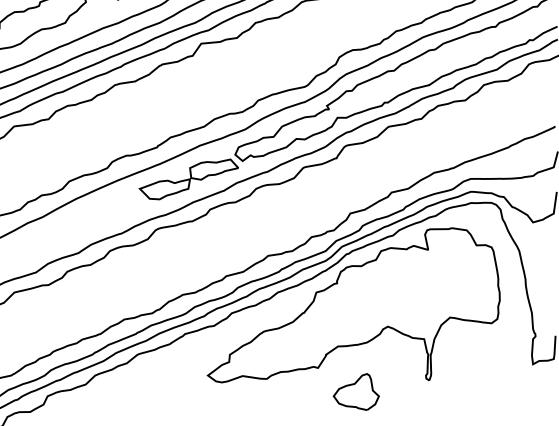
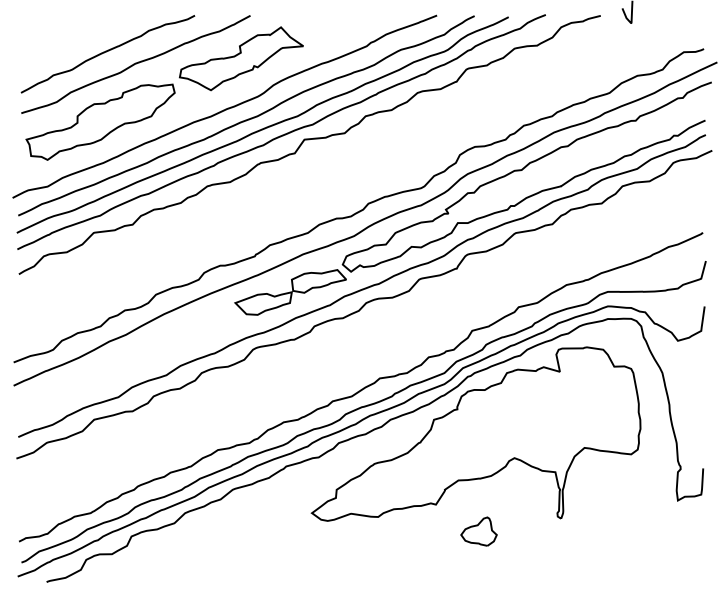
part: (355, 391) -> (478, 531), size x0.7

